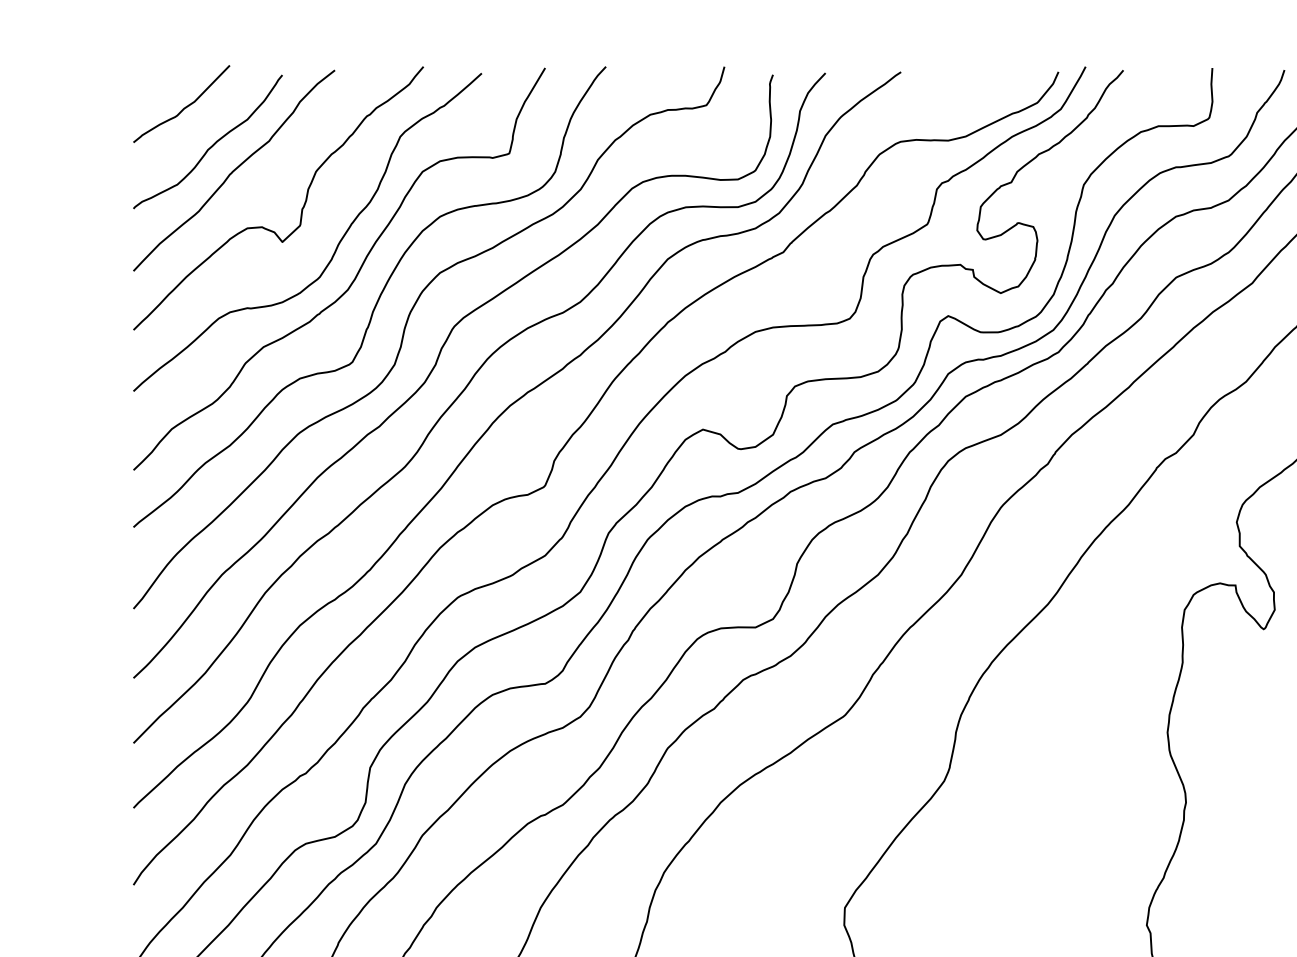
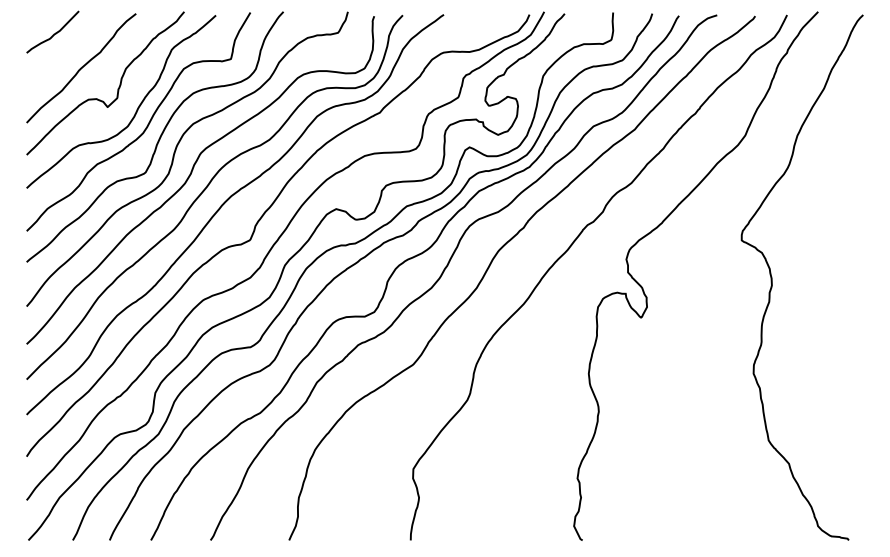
curve: (210, 145) -> (68, 54), removed

